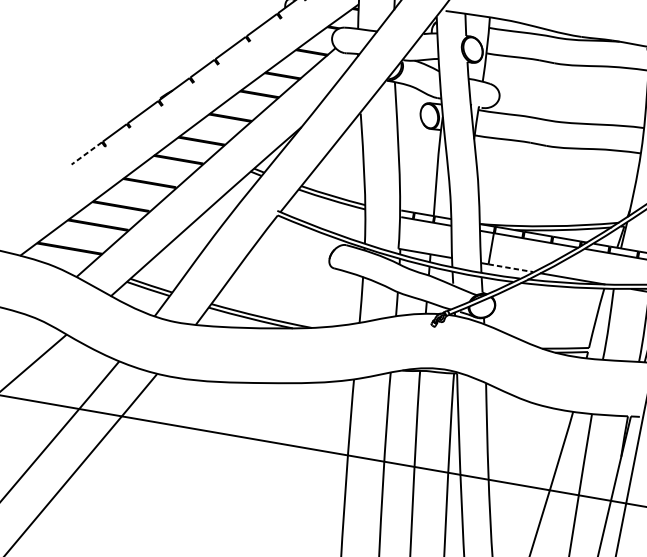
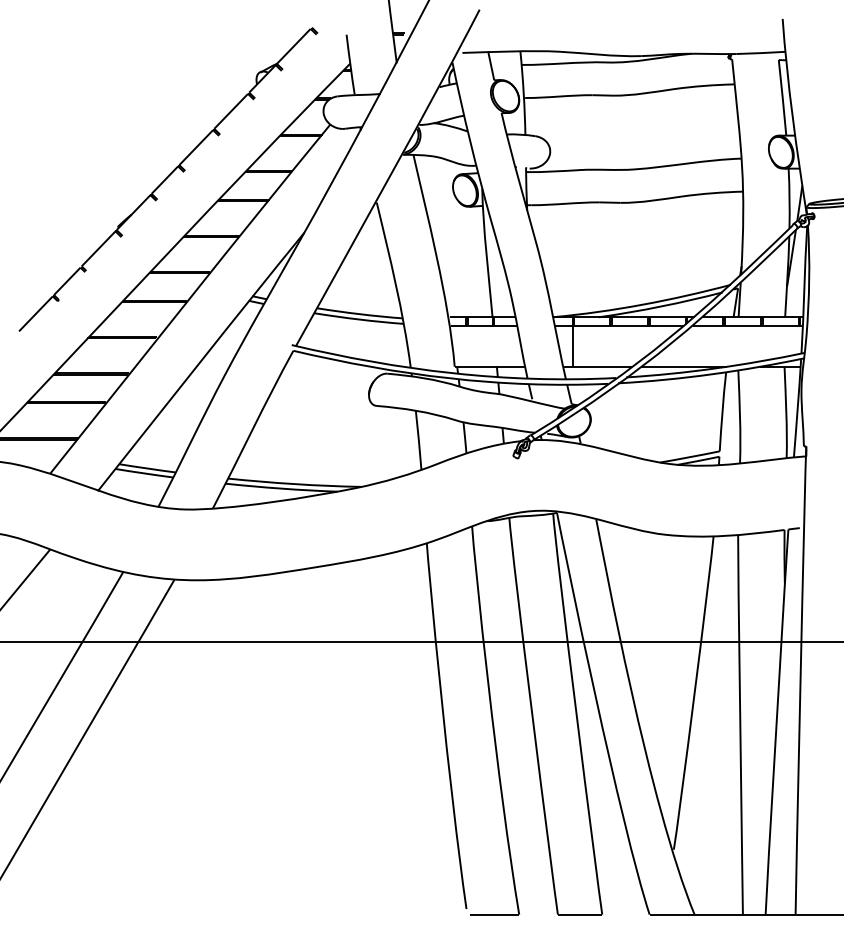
line: (86, 153) -> (35, 314), dashed -> solid
line: (510, 267) -> (602, 366), dashed -> solid

